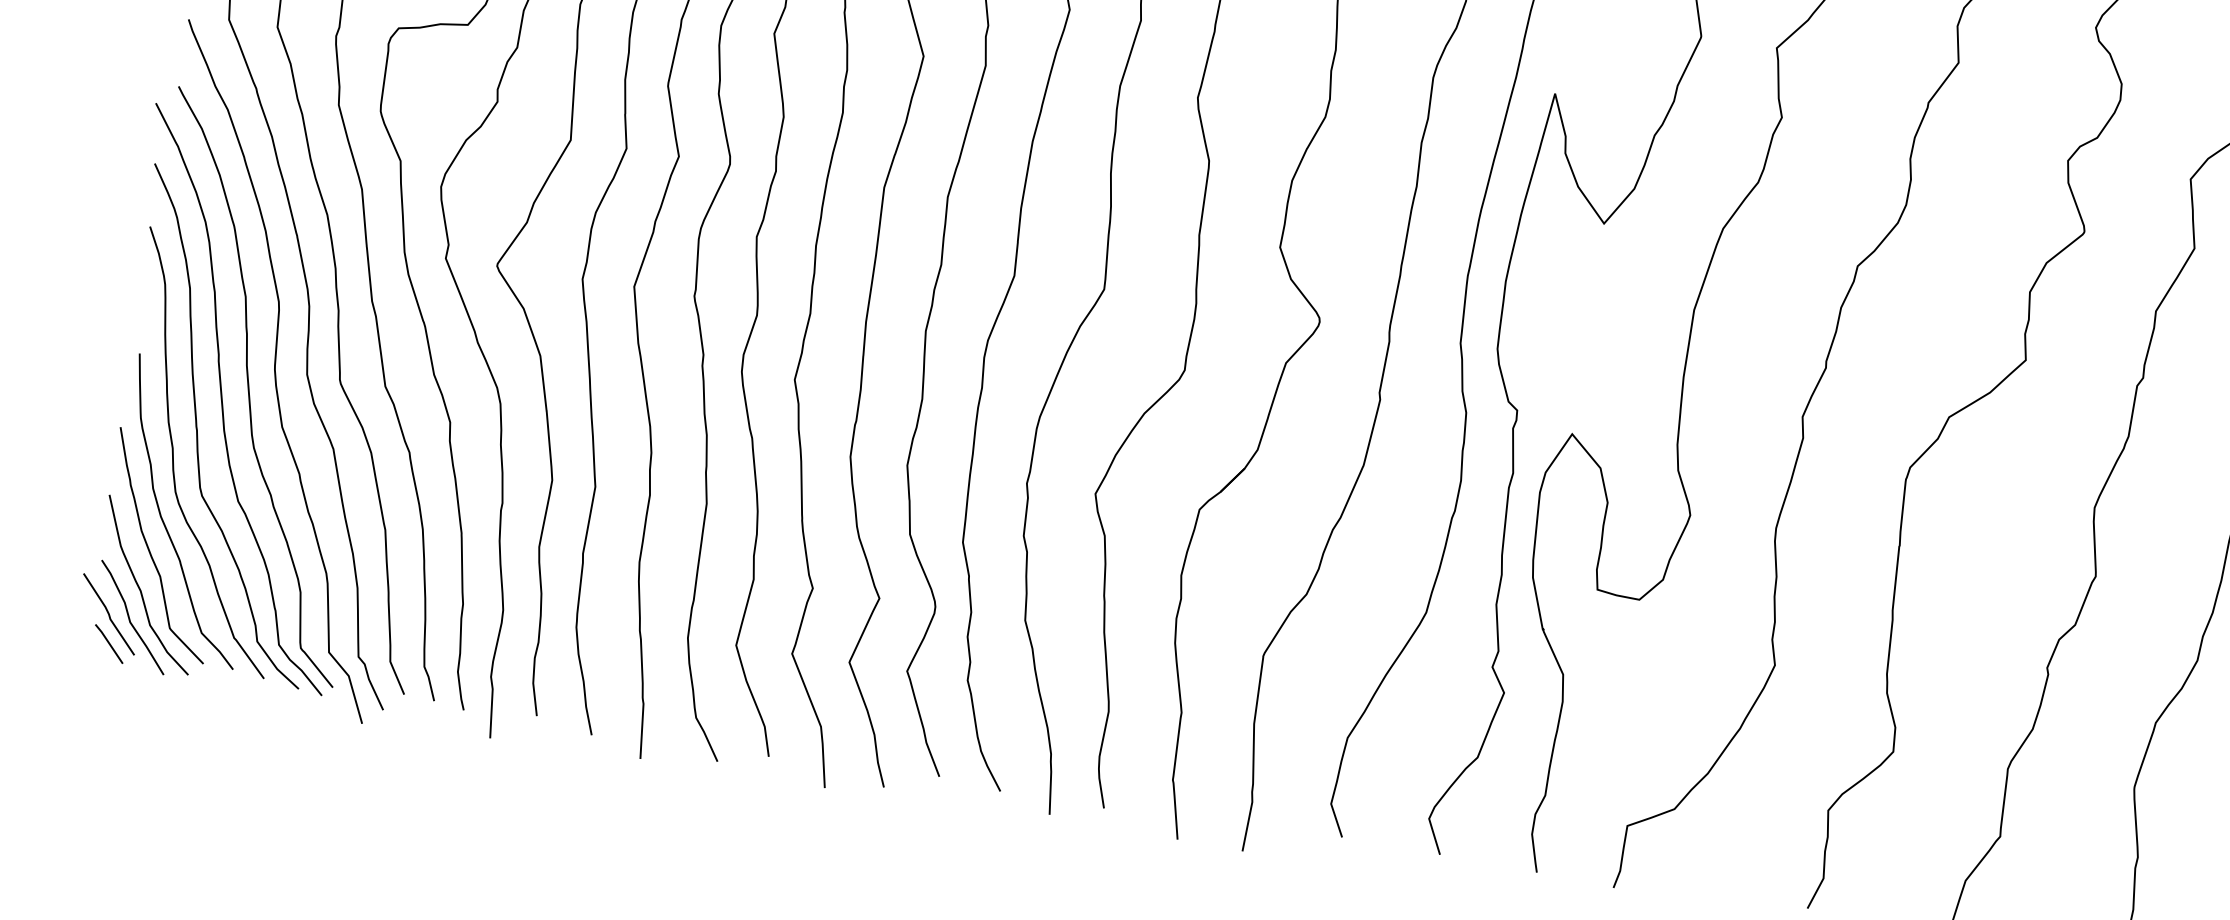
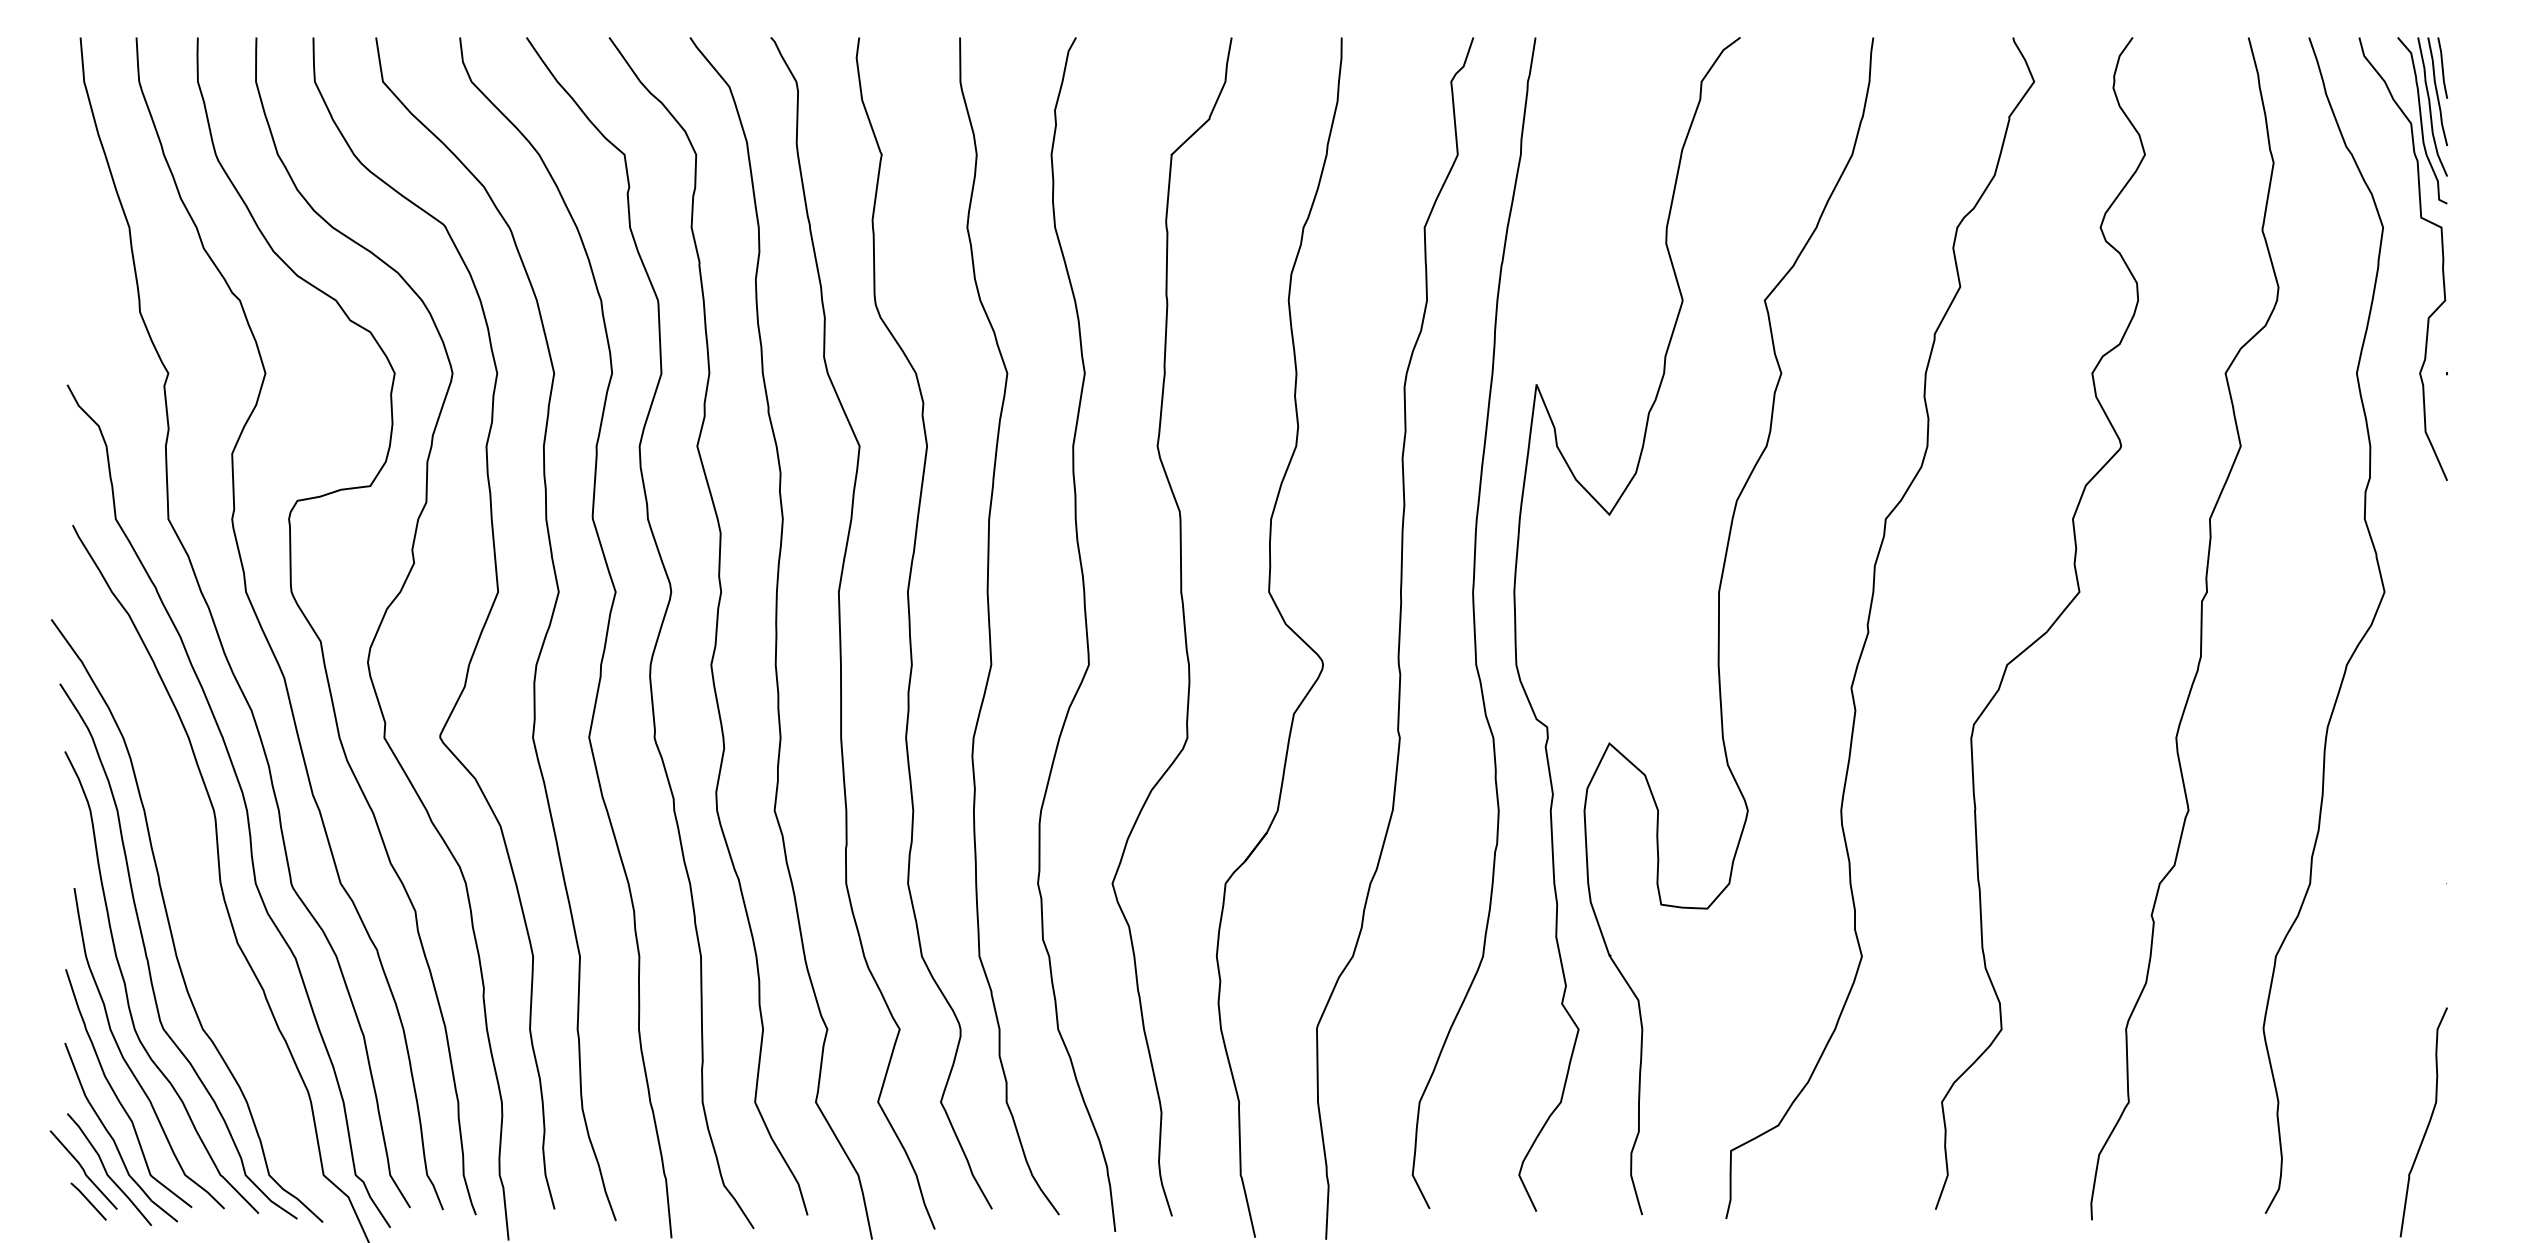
curve: (249, 386) -> (196, 905), removed

